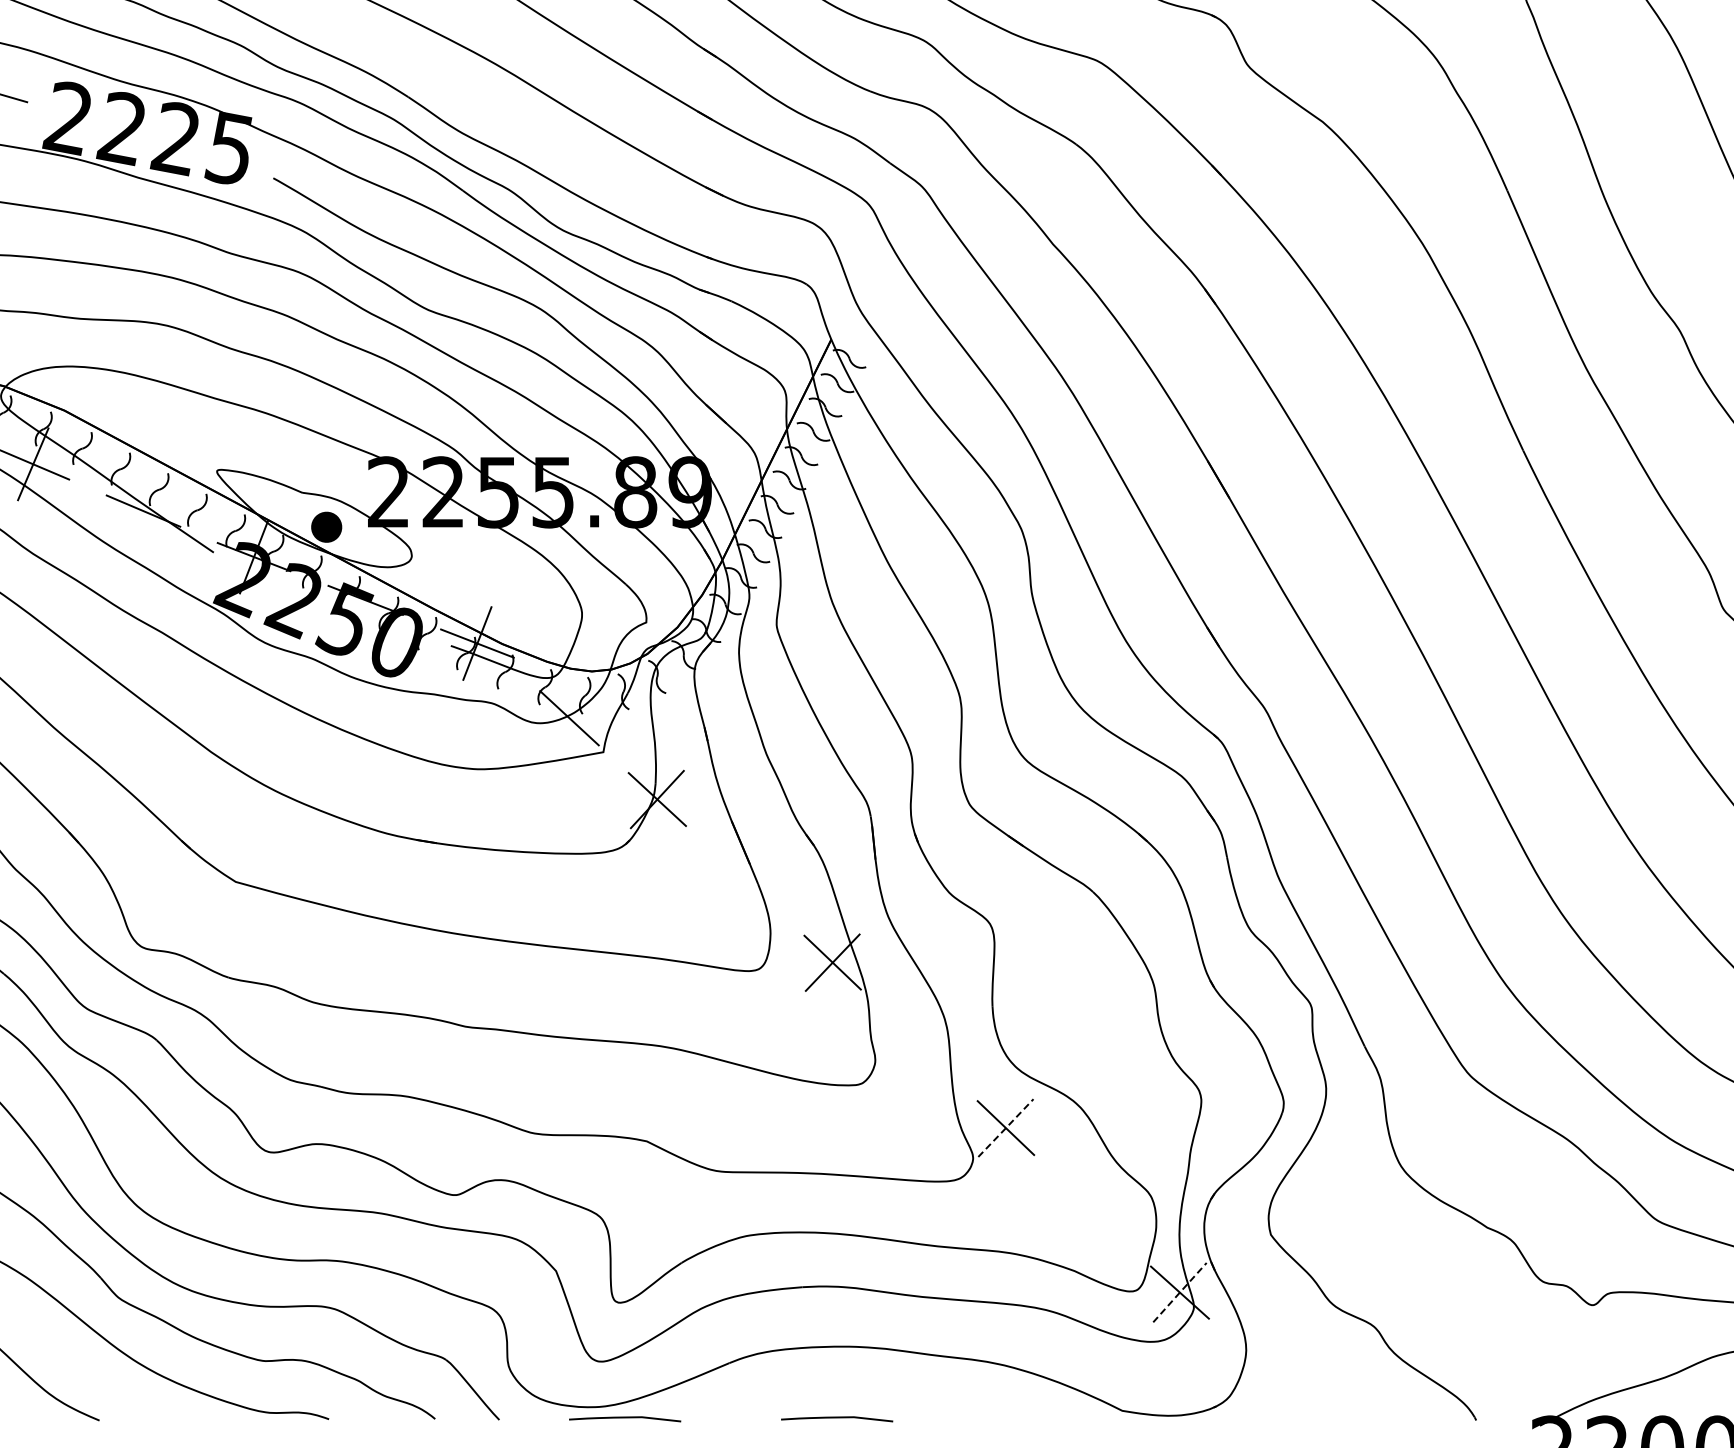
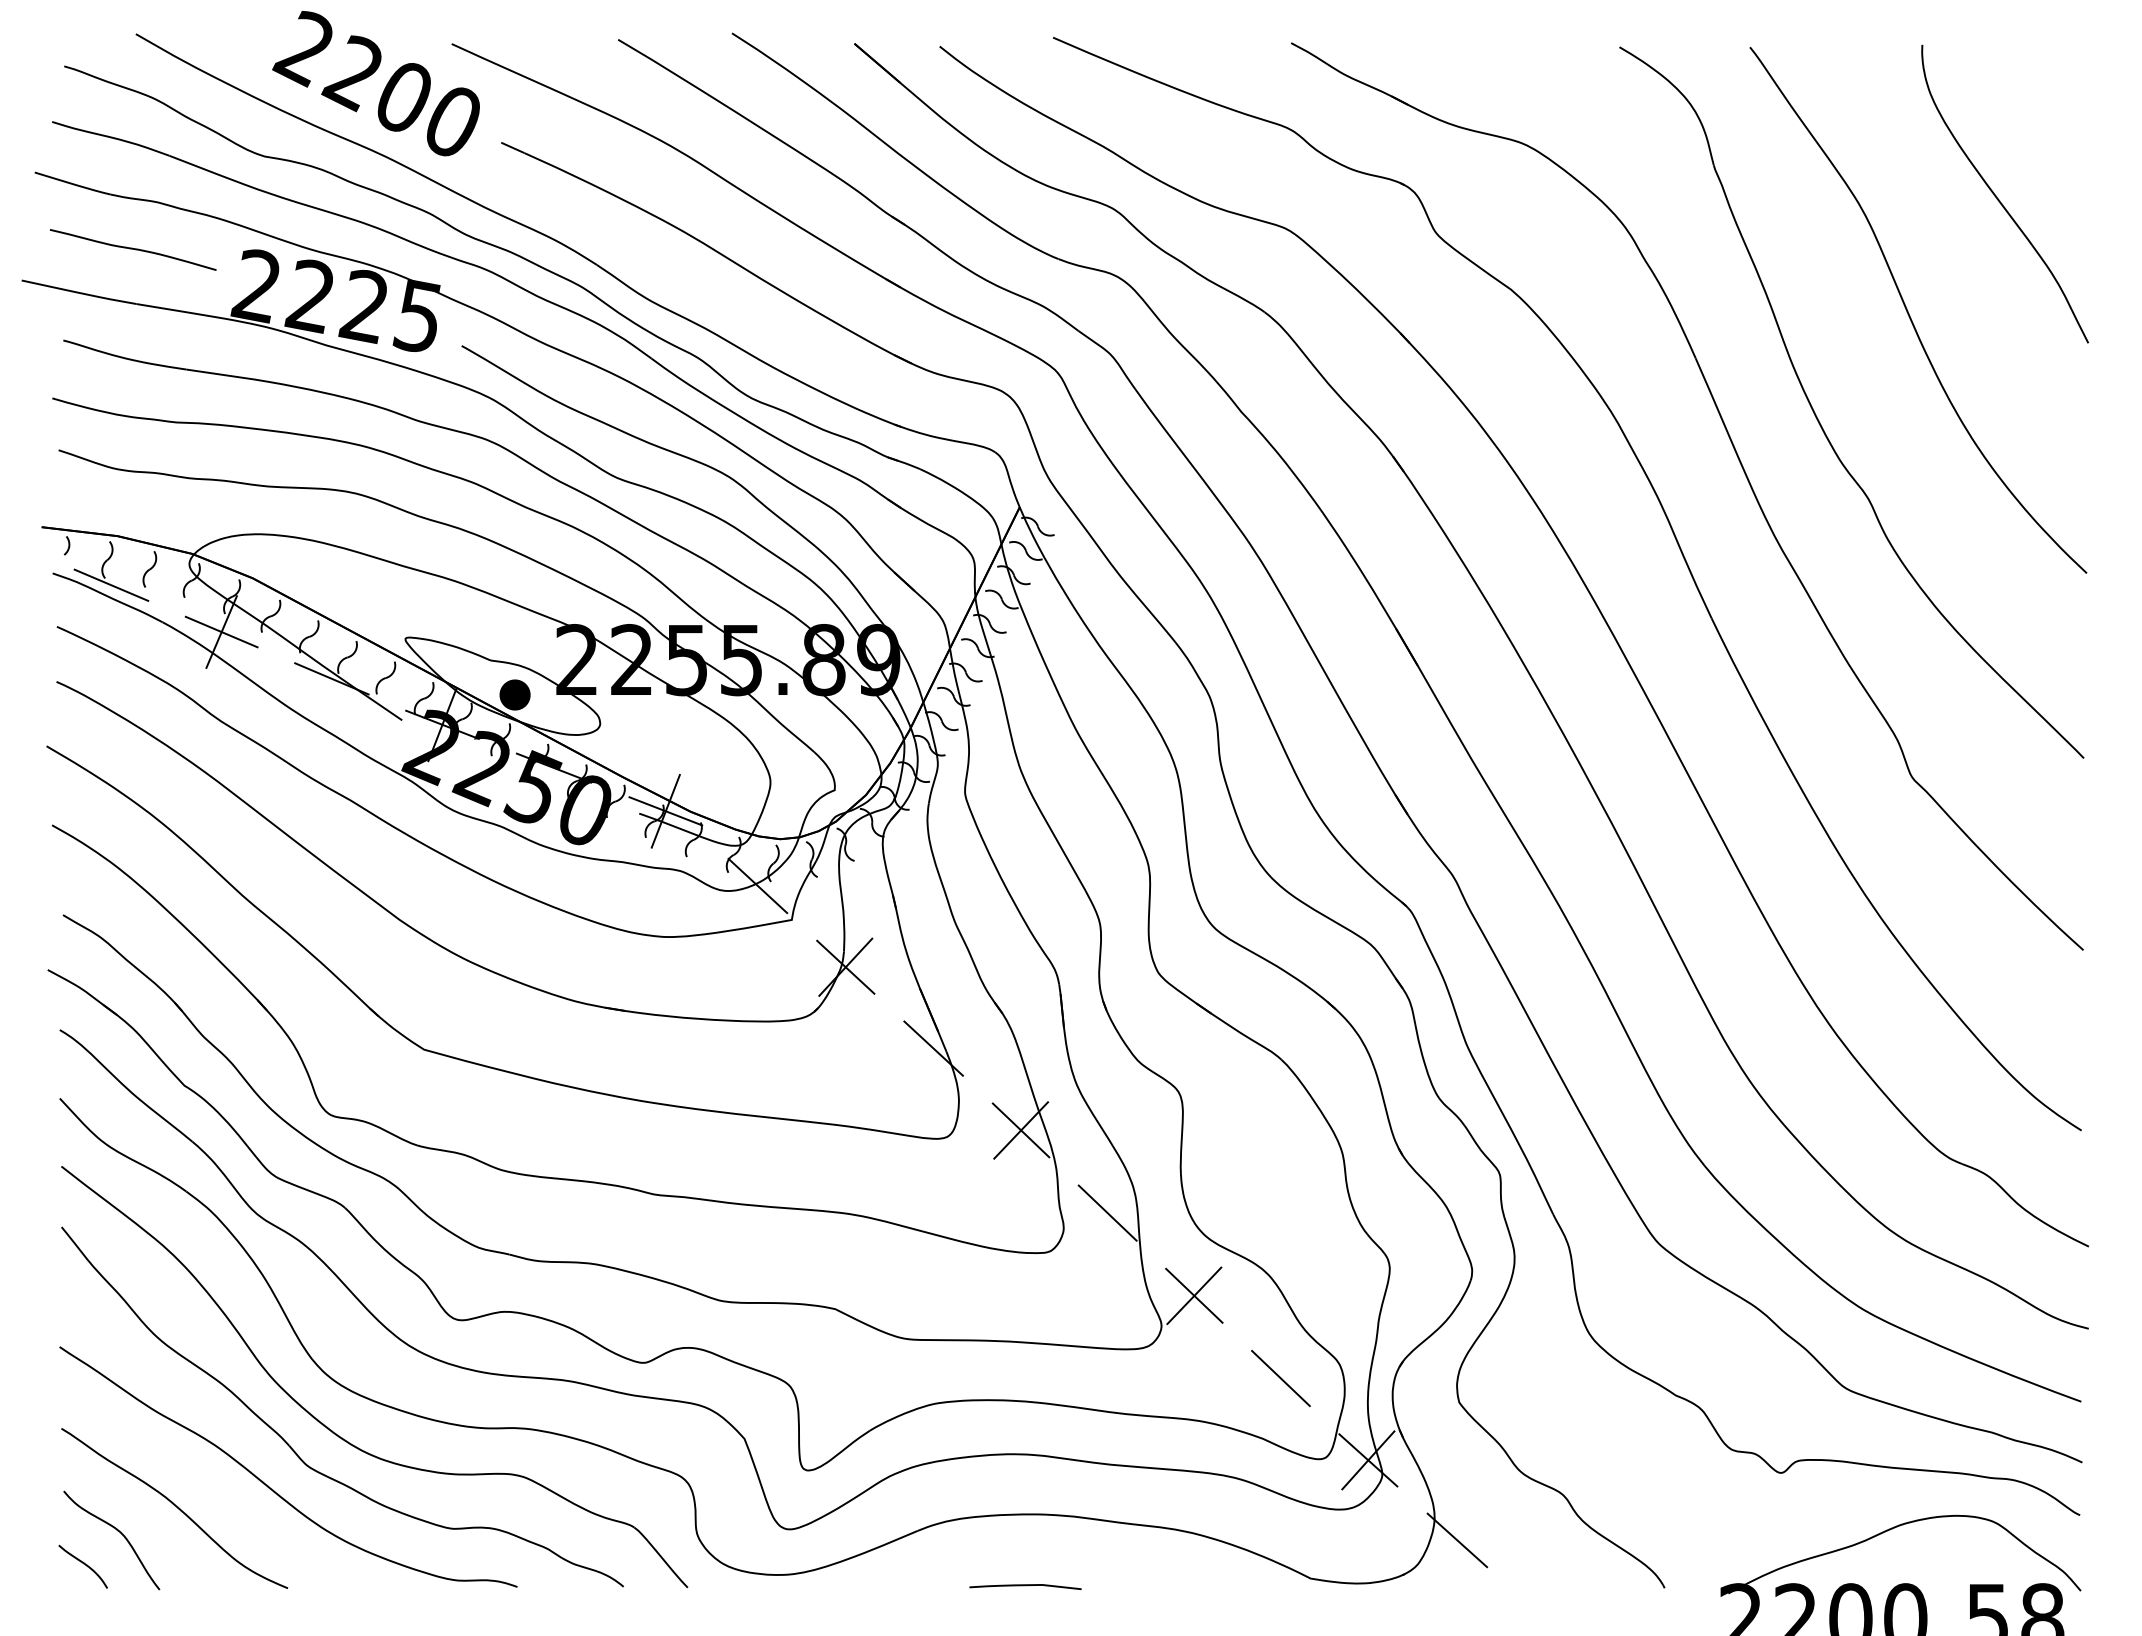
line: (745, 880) -> (933, 1048), added
line: (919, 1044) -> (1107, 1212), added
line: (1006, 1127) -> (1194, 1295), dashed -> solid
line: (1092, 1210) -> (1280, 1378), added
line: (1180, 1292) -> (1368, 1460), dashed -> solid
line: (1269, 1372) -> (1457, 1540), added
curve: (625, 1418) -> (813, 1586), removed

